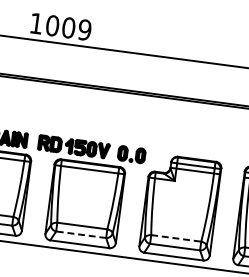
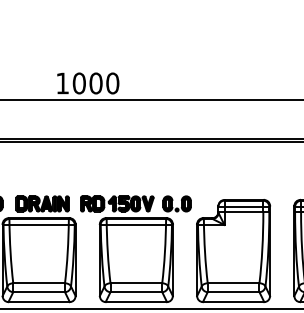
text: (84, 30) -> (112, 83), 1009 -> 1000
line: (81, 235) -> (136, 292), dashed -> solid
line: (176, 238) -> (233, 283), dashed -> solid

